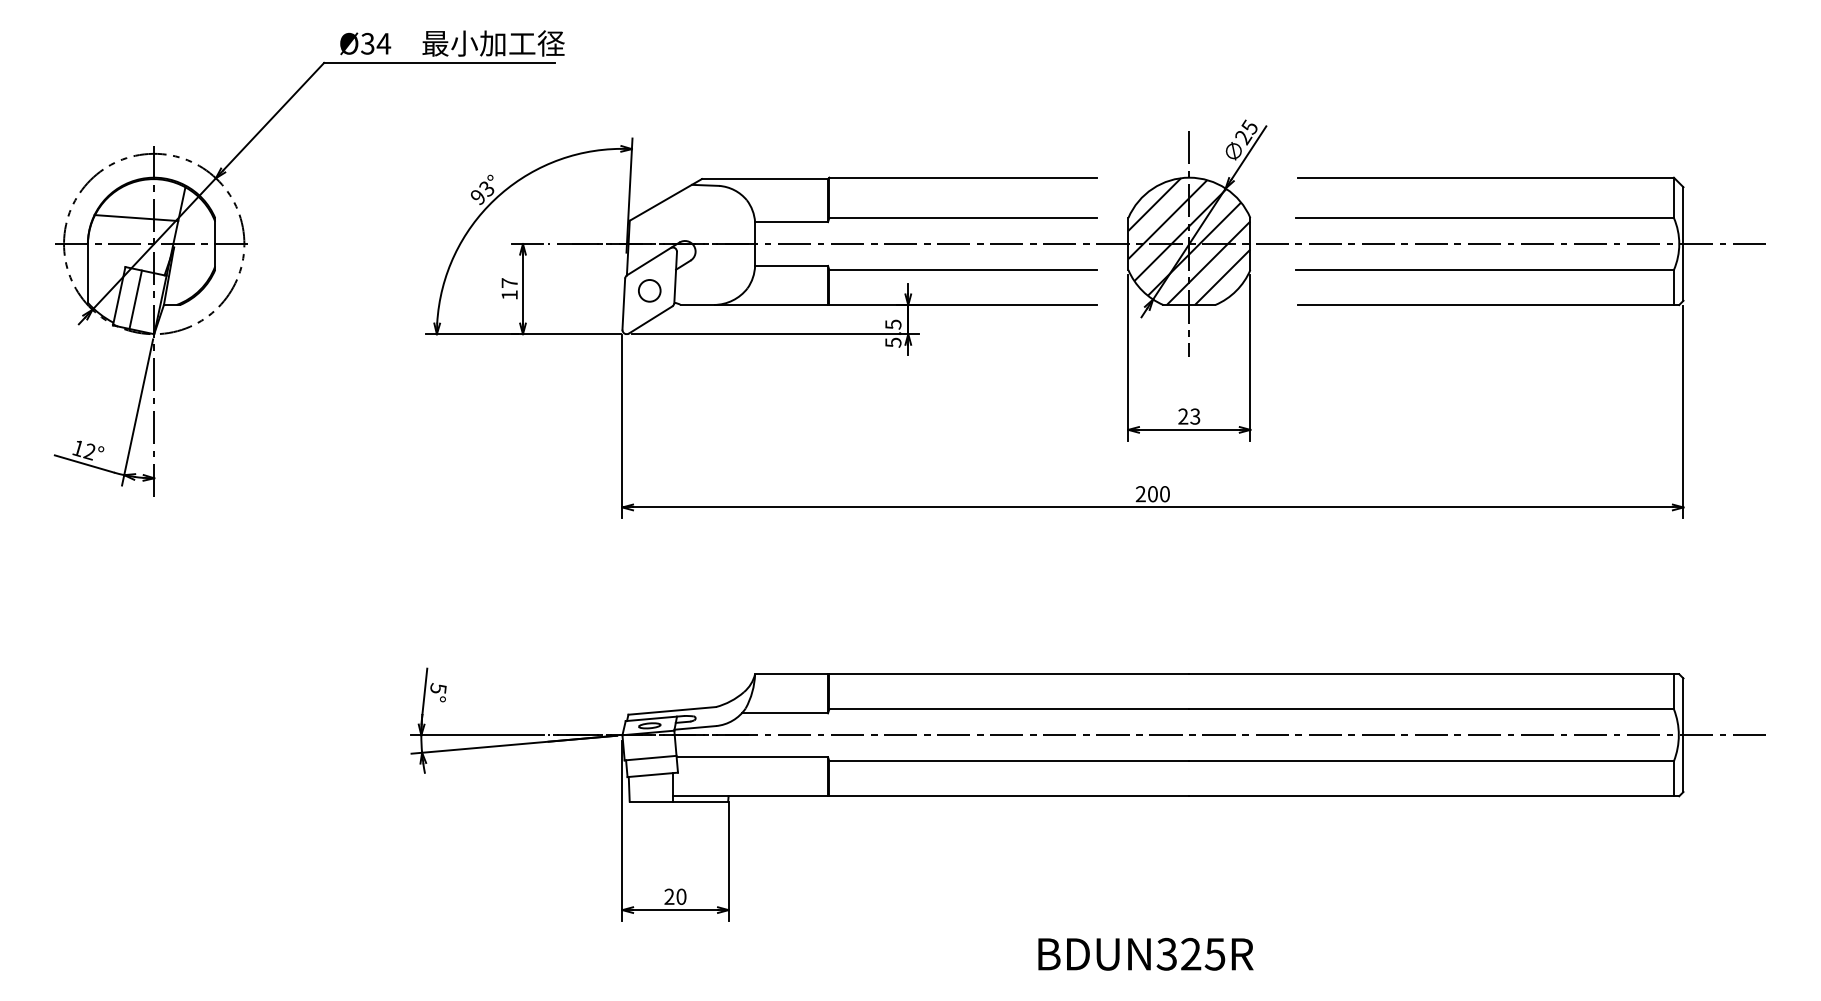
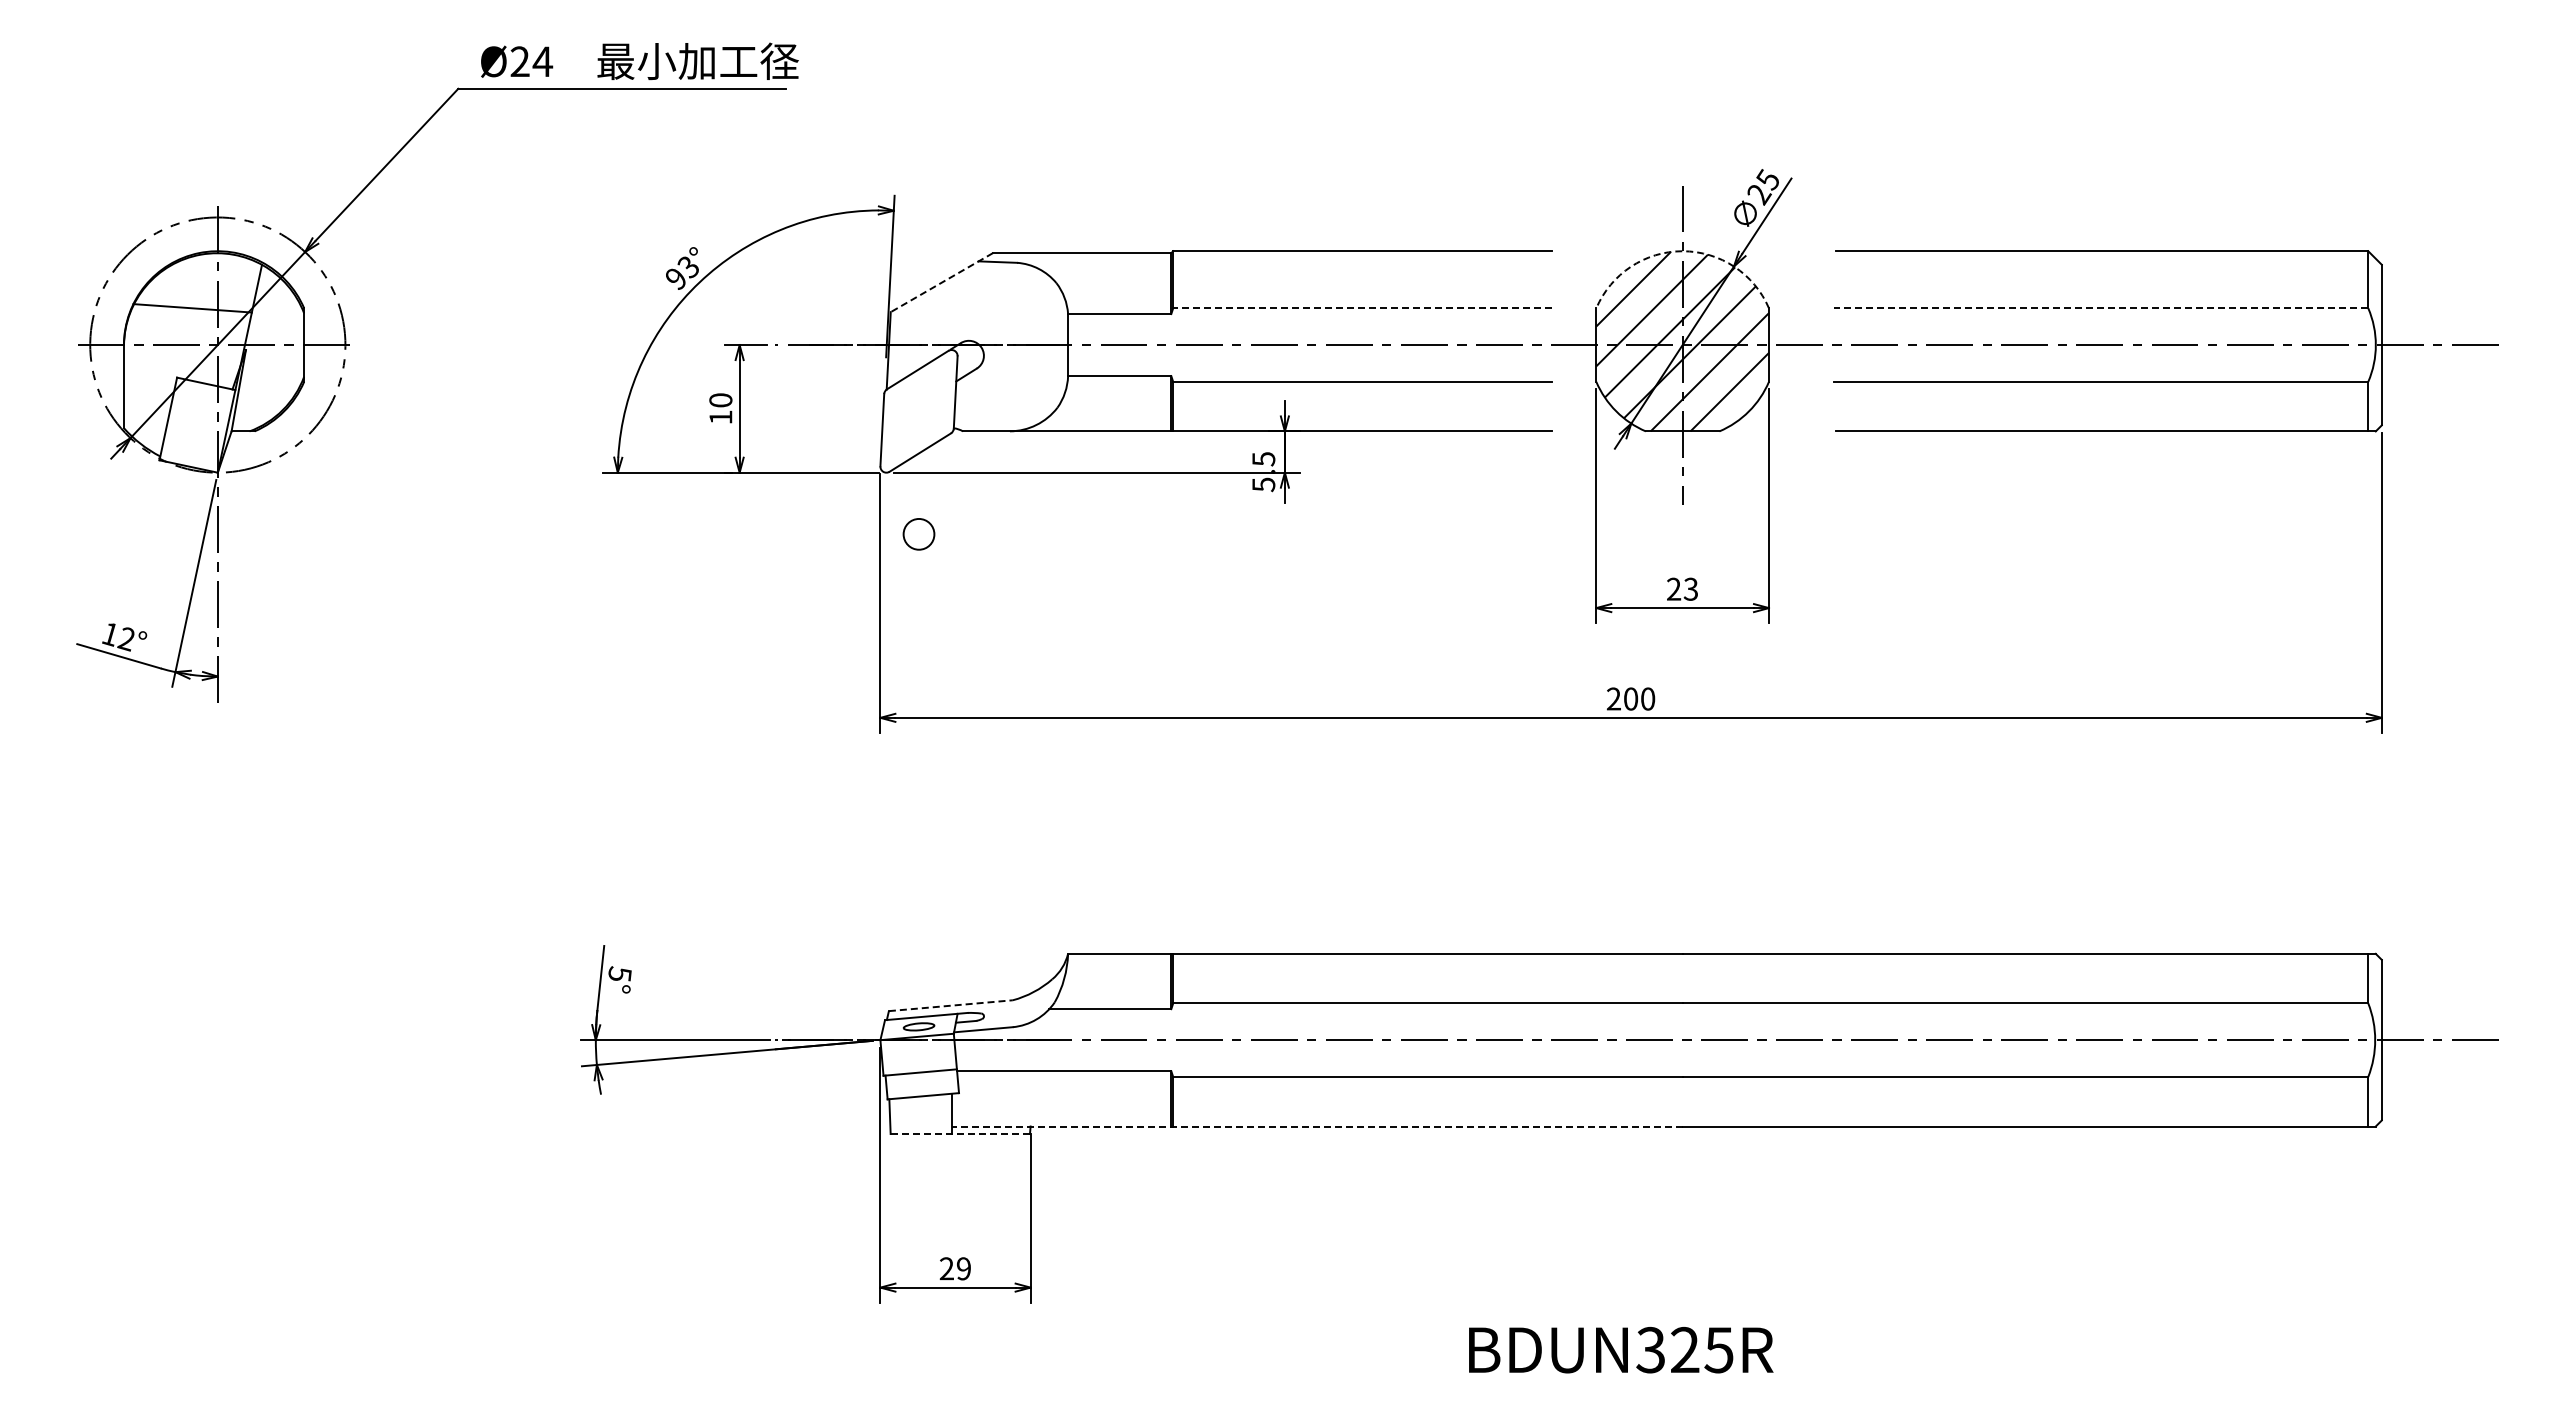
text: (367, 43) -> (519, 61), Ø34 -> Ø24
arc: (1189, 177) -> (1682, 251), solid -> dashed
line: (665, 199) -> (941, 282), solid -> dashed
line: (962, 218) -> (1361, 308), solid -> dashed
line: (1484, 218) -> (2100, 308), solid -> dashed
text: (509, 283) -> (720, 400), 17 -> 10
circle: (649, 290) -> (918, 534), moved
line: (135, 299) -> (191, 423), removed
line: (672, 710) -> (951, 1005), solid -> dashed
line: (930, 796) -> (1316, 1126), solid -> dashed
line: (679, 801) -> (960, 1134), solid -> dashed
text: (681, 896) -> (963, 1268), 20 -> 29

